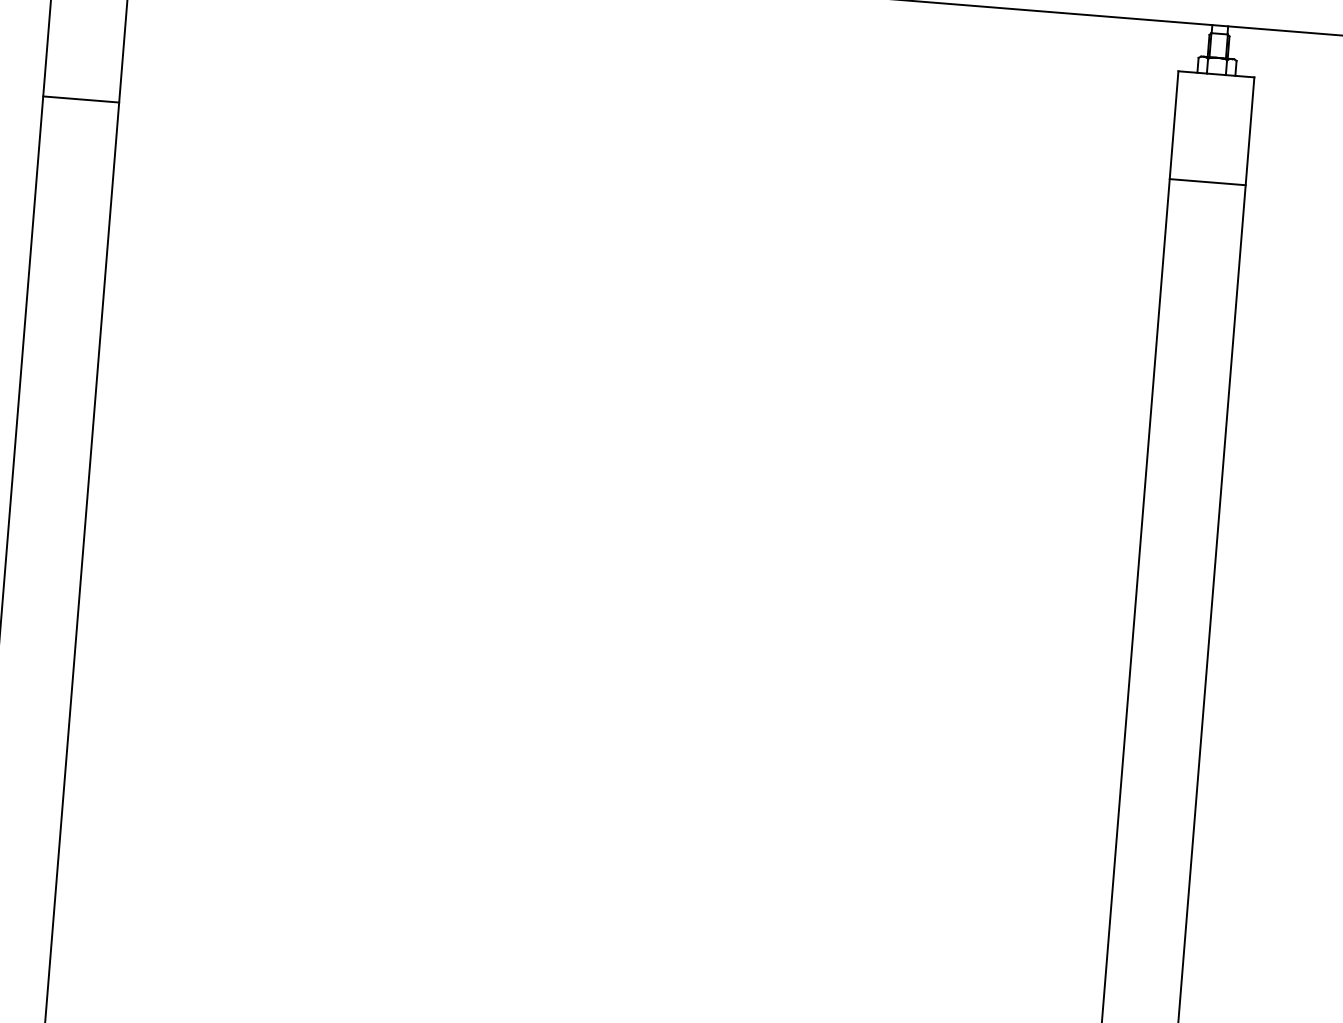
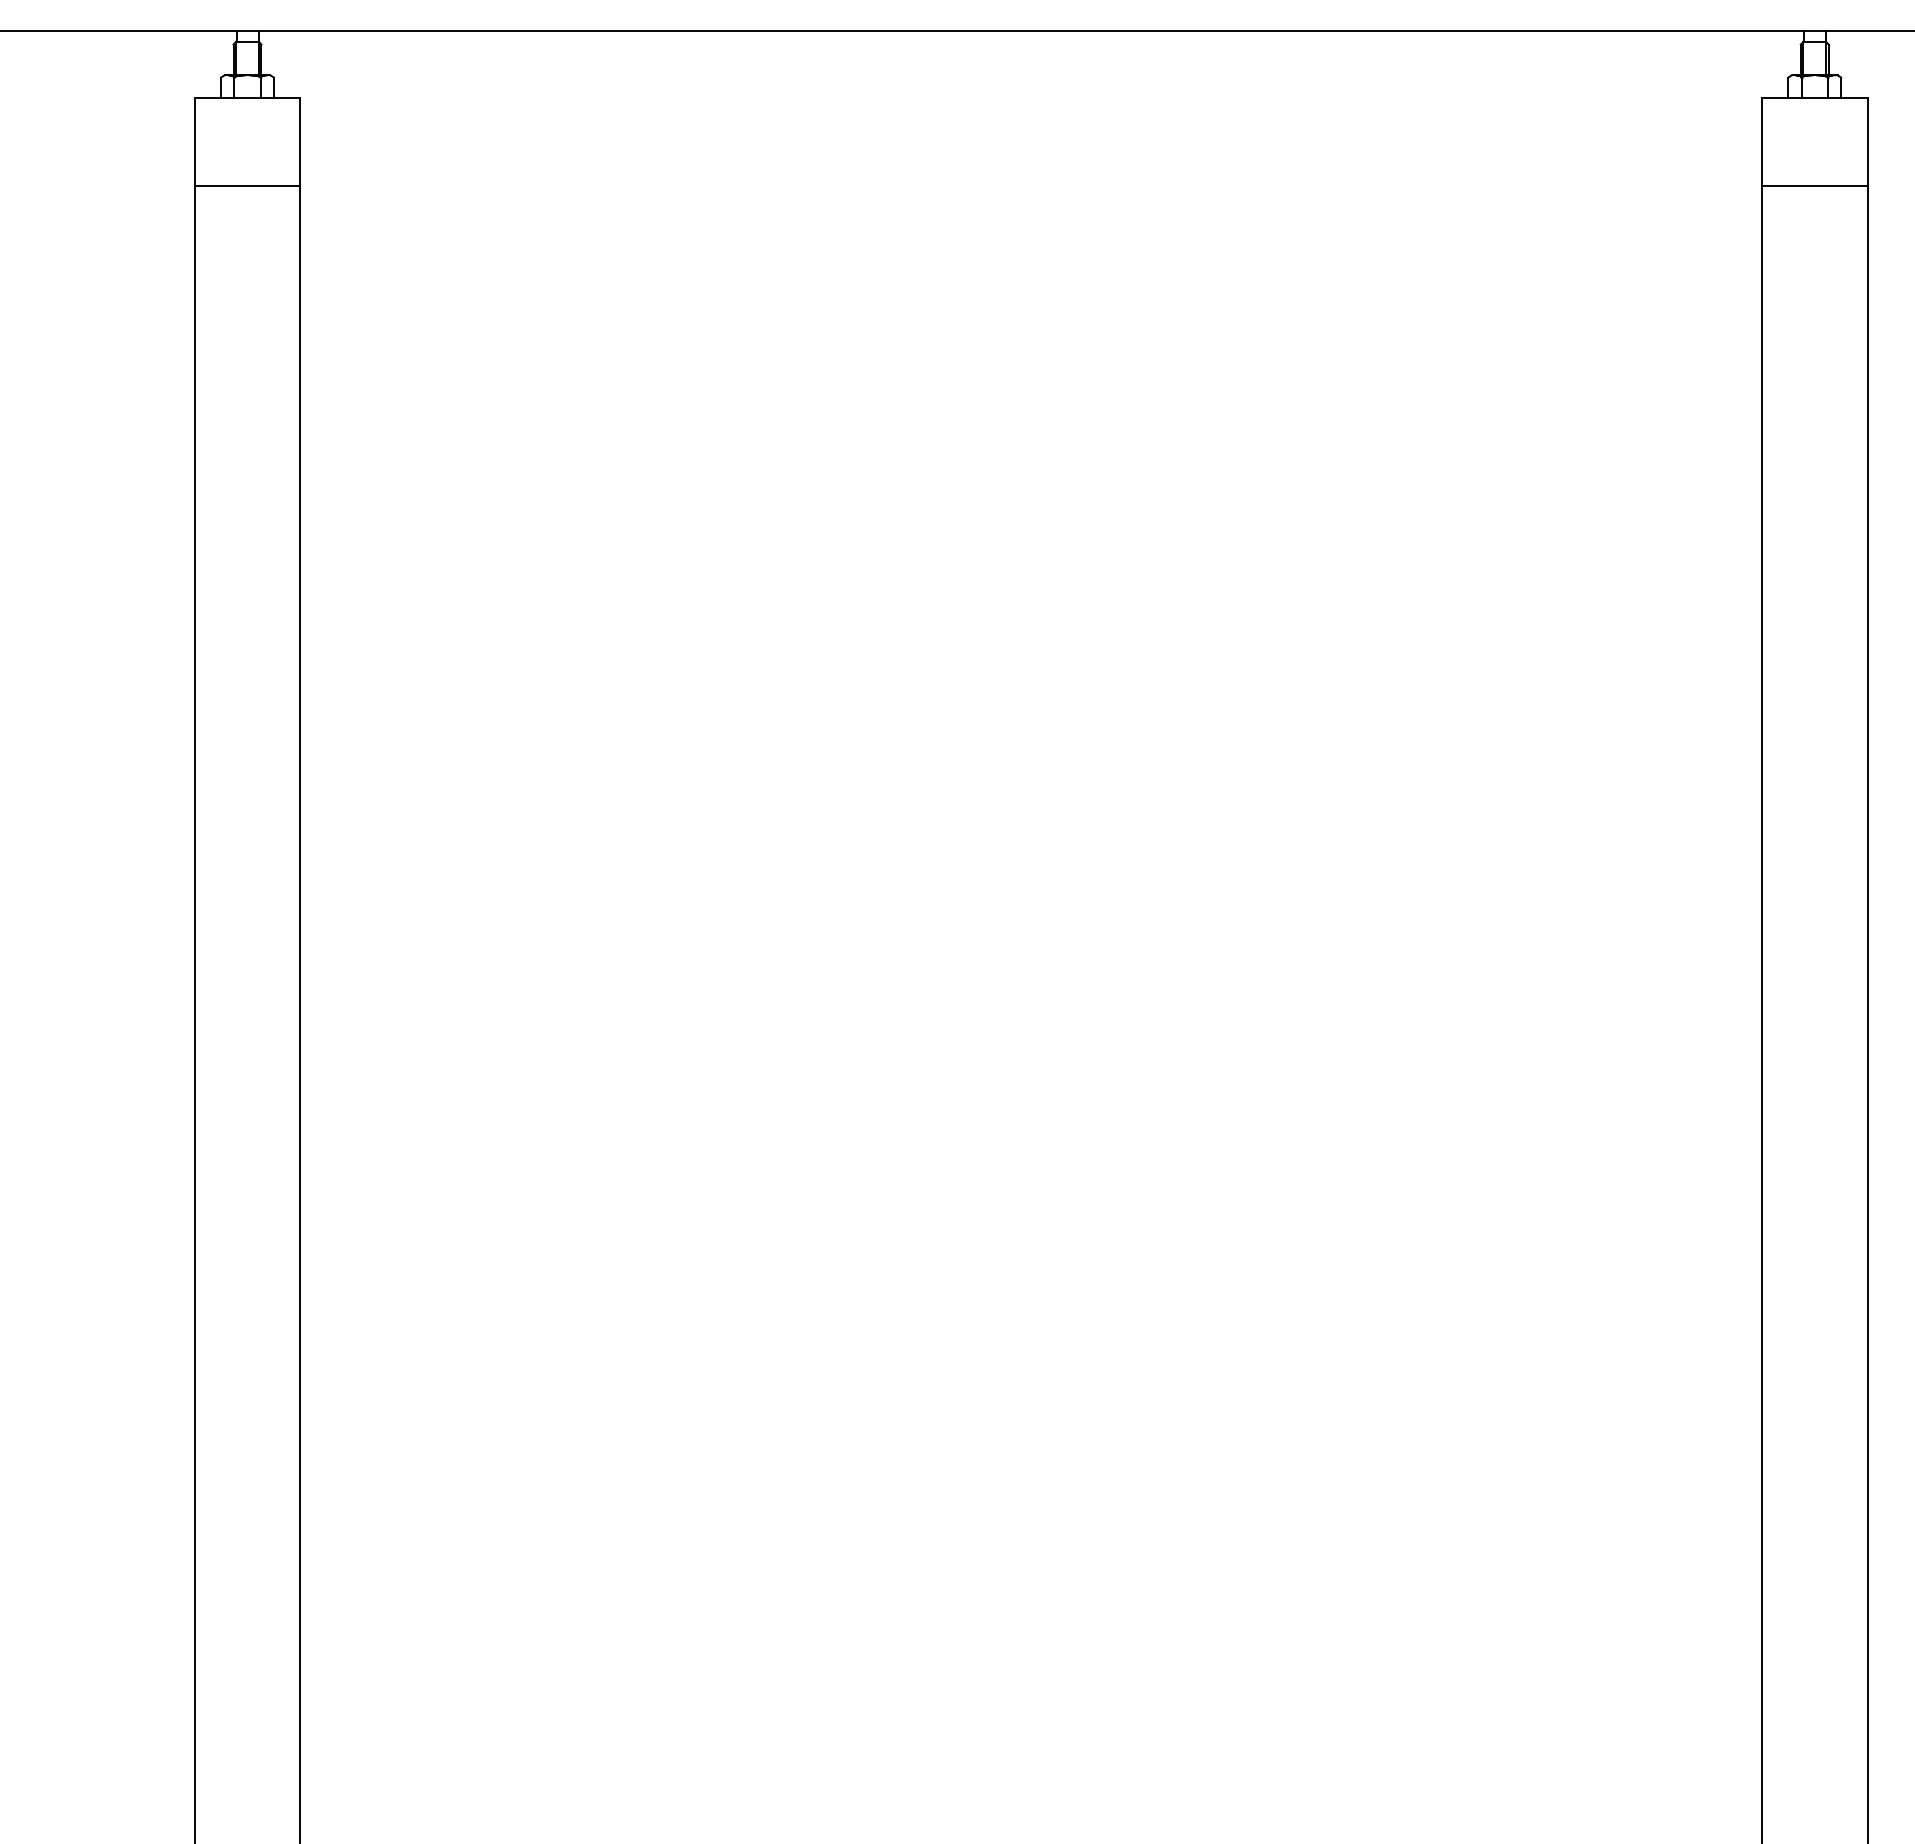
line: (81, 99) -> (247, 186), moved
line: (1207, 182) -> (1814, 186), moved

